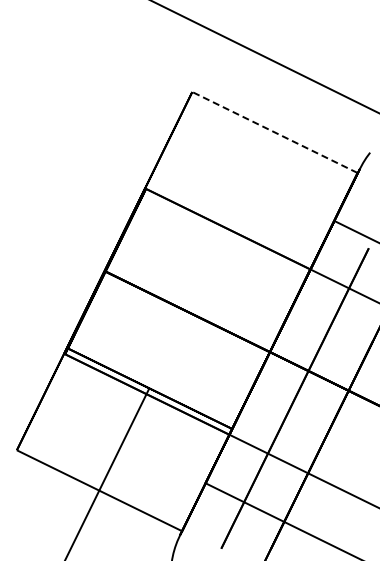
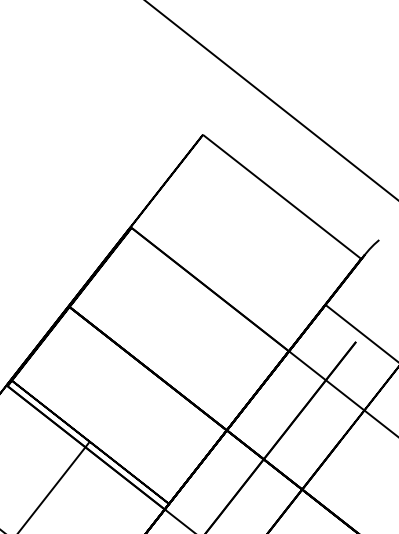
line: (274, 132) -> (281, 196), dashed -> solid

